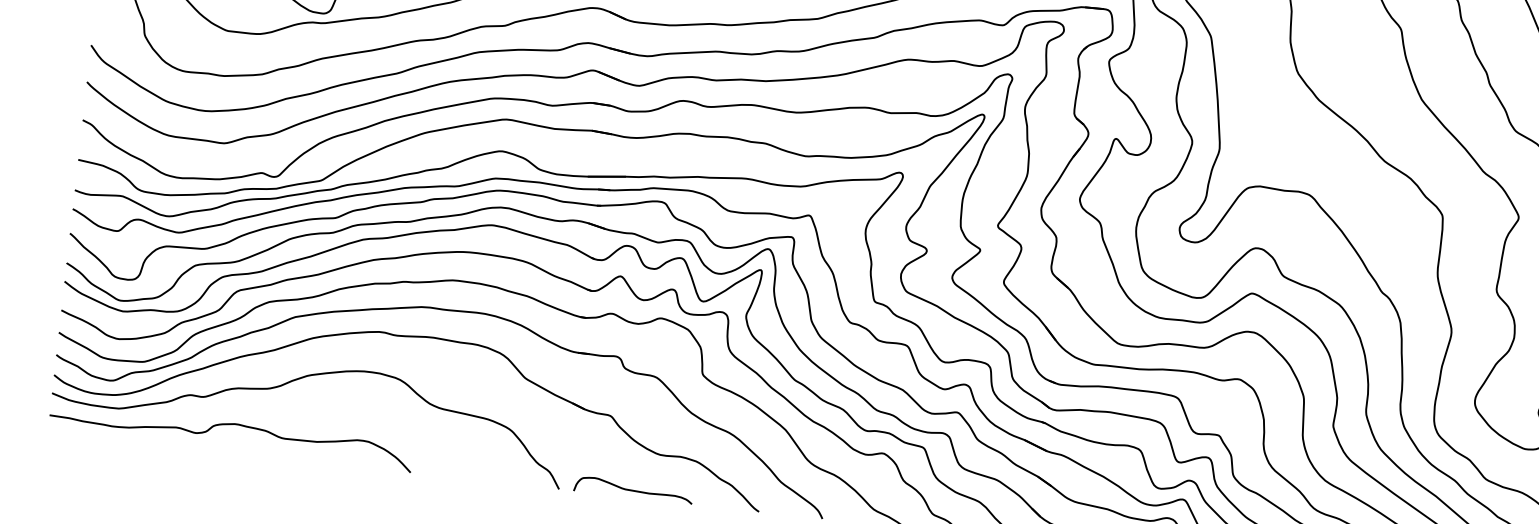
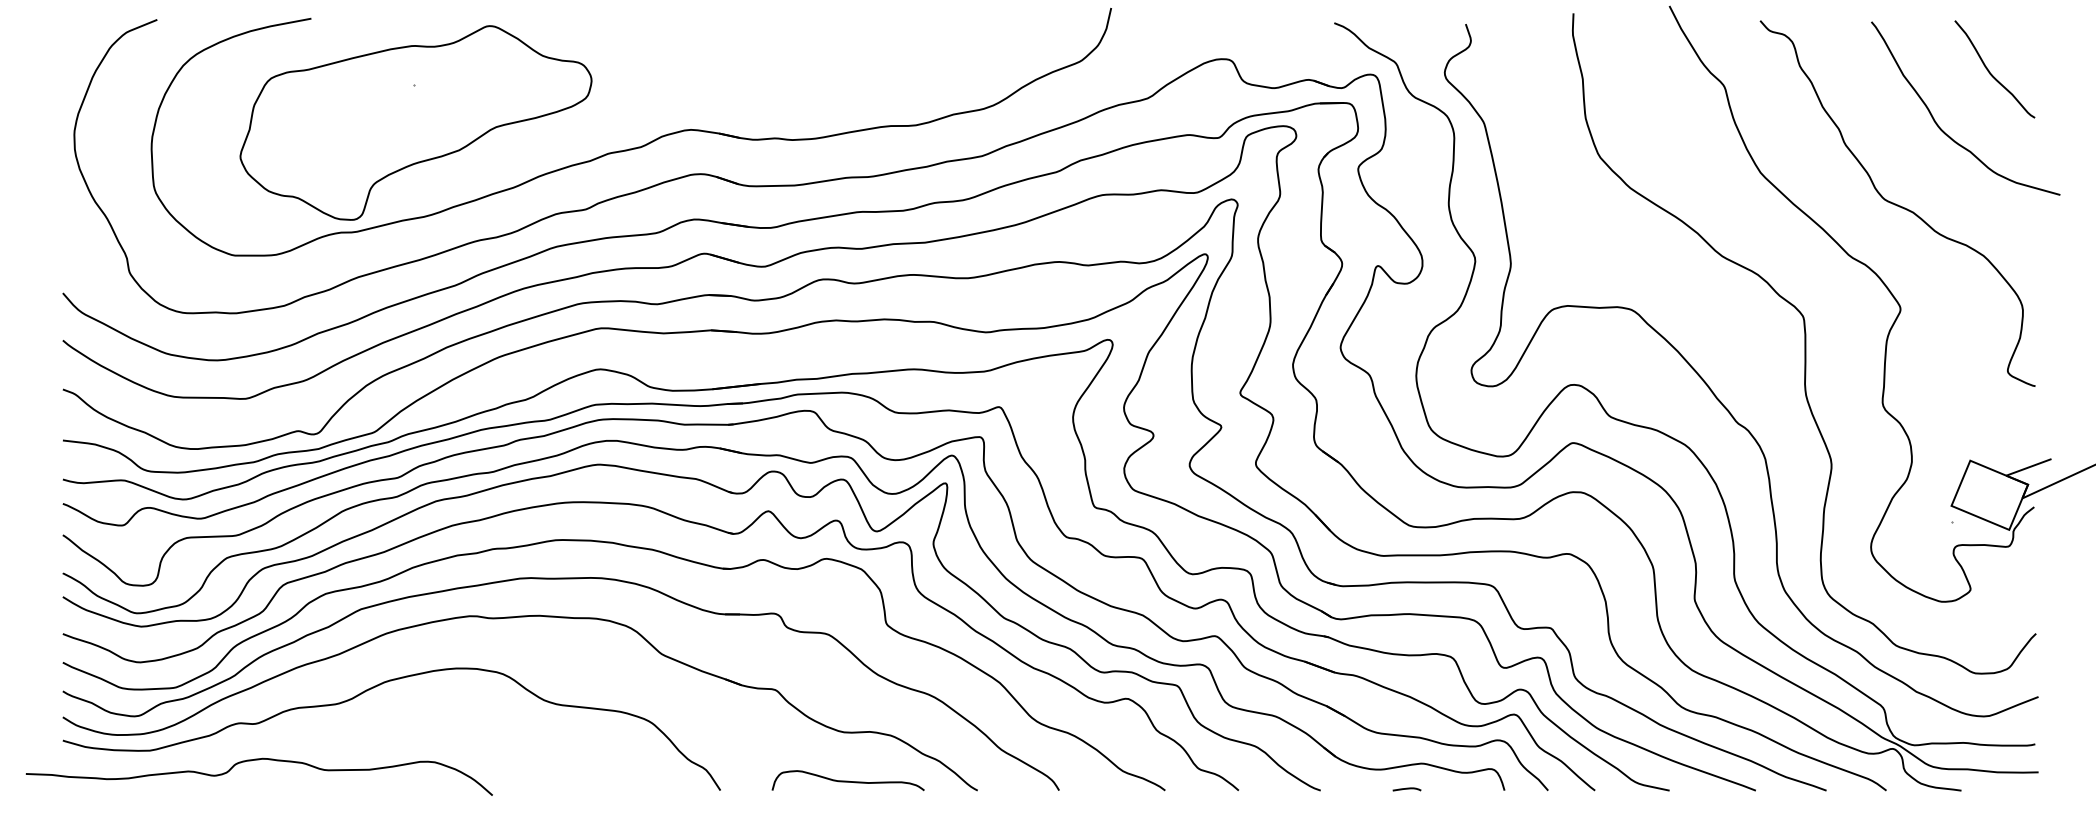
curve: (231, 425) -> (258, 760), moved
curve: (633, 489) -> (847, 780), moved

